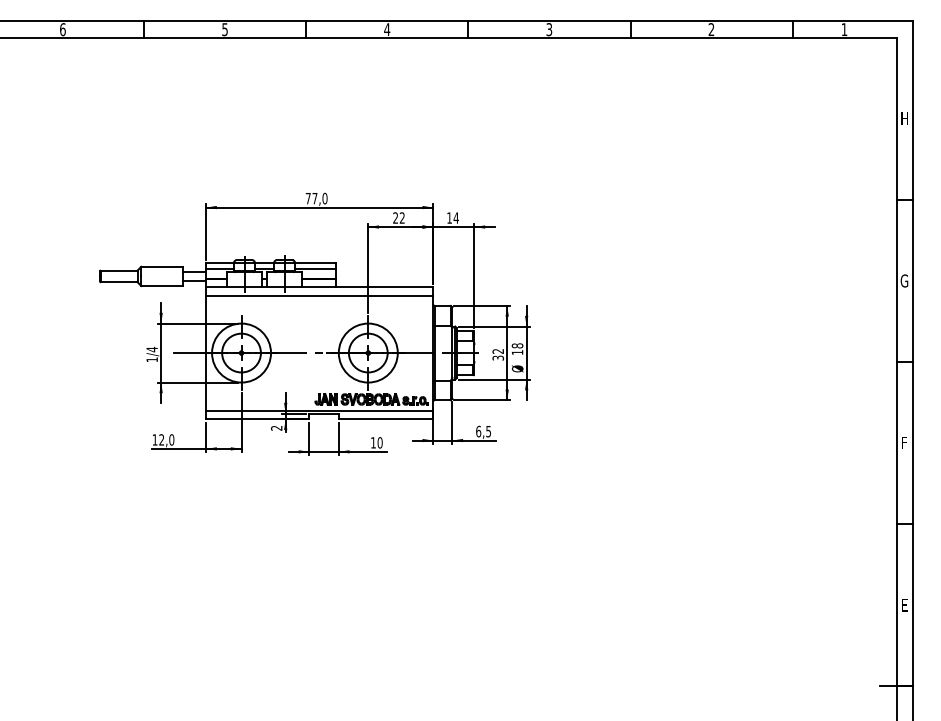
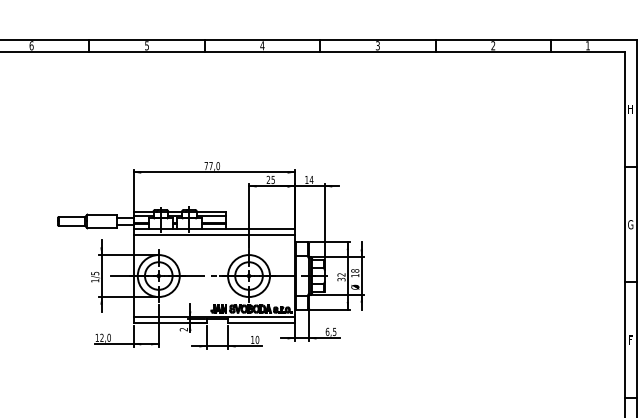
text: (401, 217) -> (272, 179), 22 -> 25
text: (151, 349) -> (94, 273), 1/4 -> 1/5

